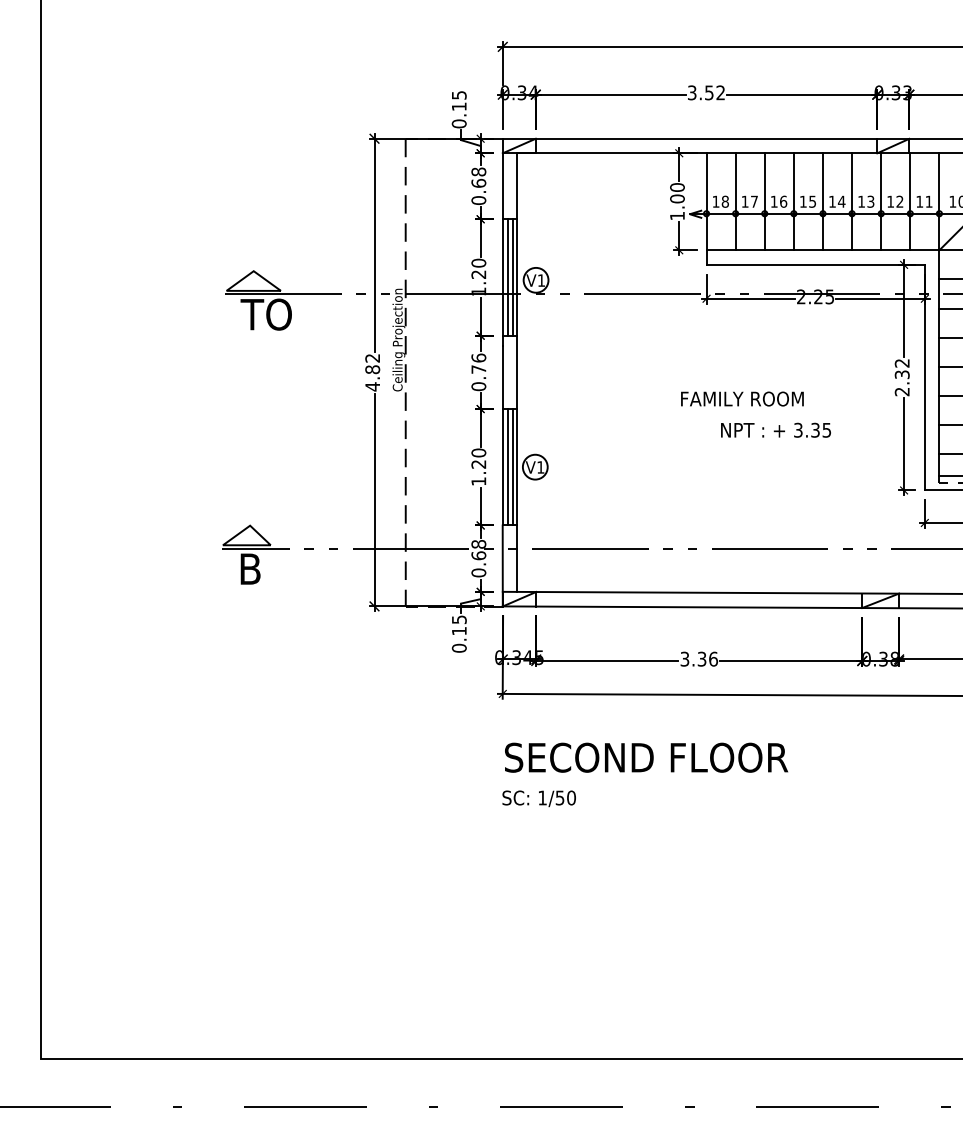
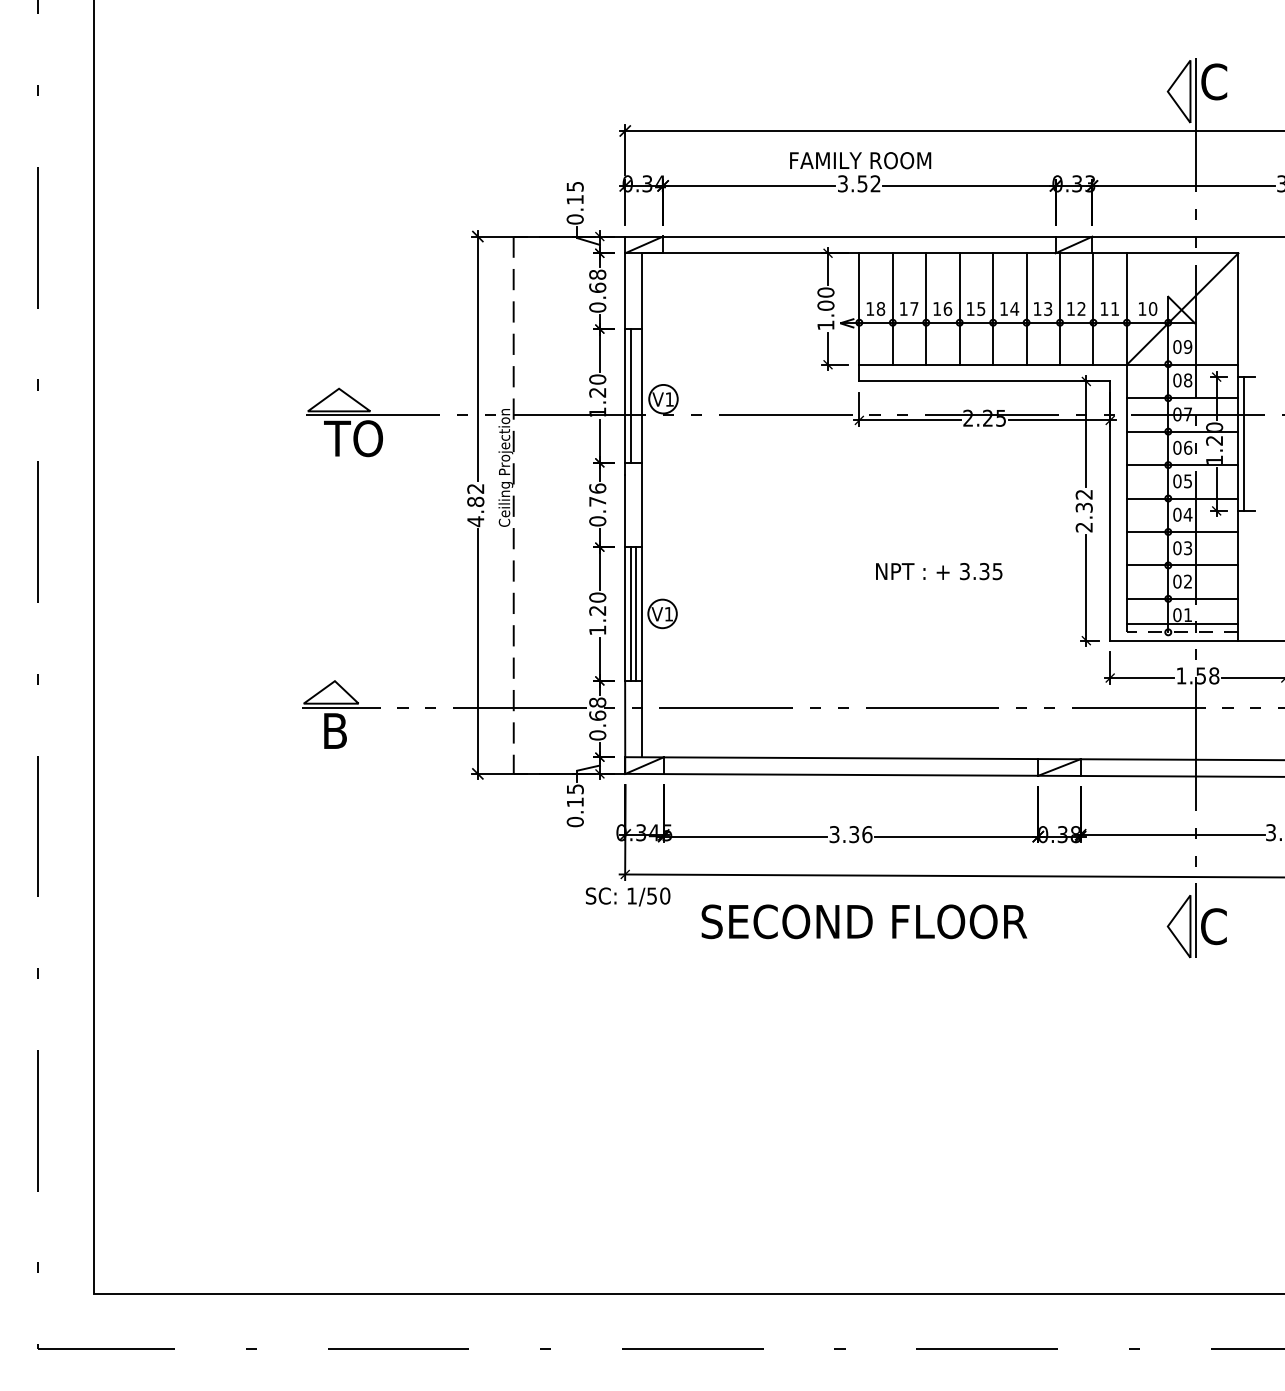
line: (512, 277) -> (636, 395), removed
text: (742, 398) -> (860, 160), moved
text: (646, 757) -> (864, 921), moved
text: (538, 798) -> (627, 896), moved

